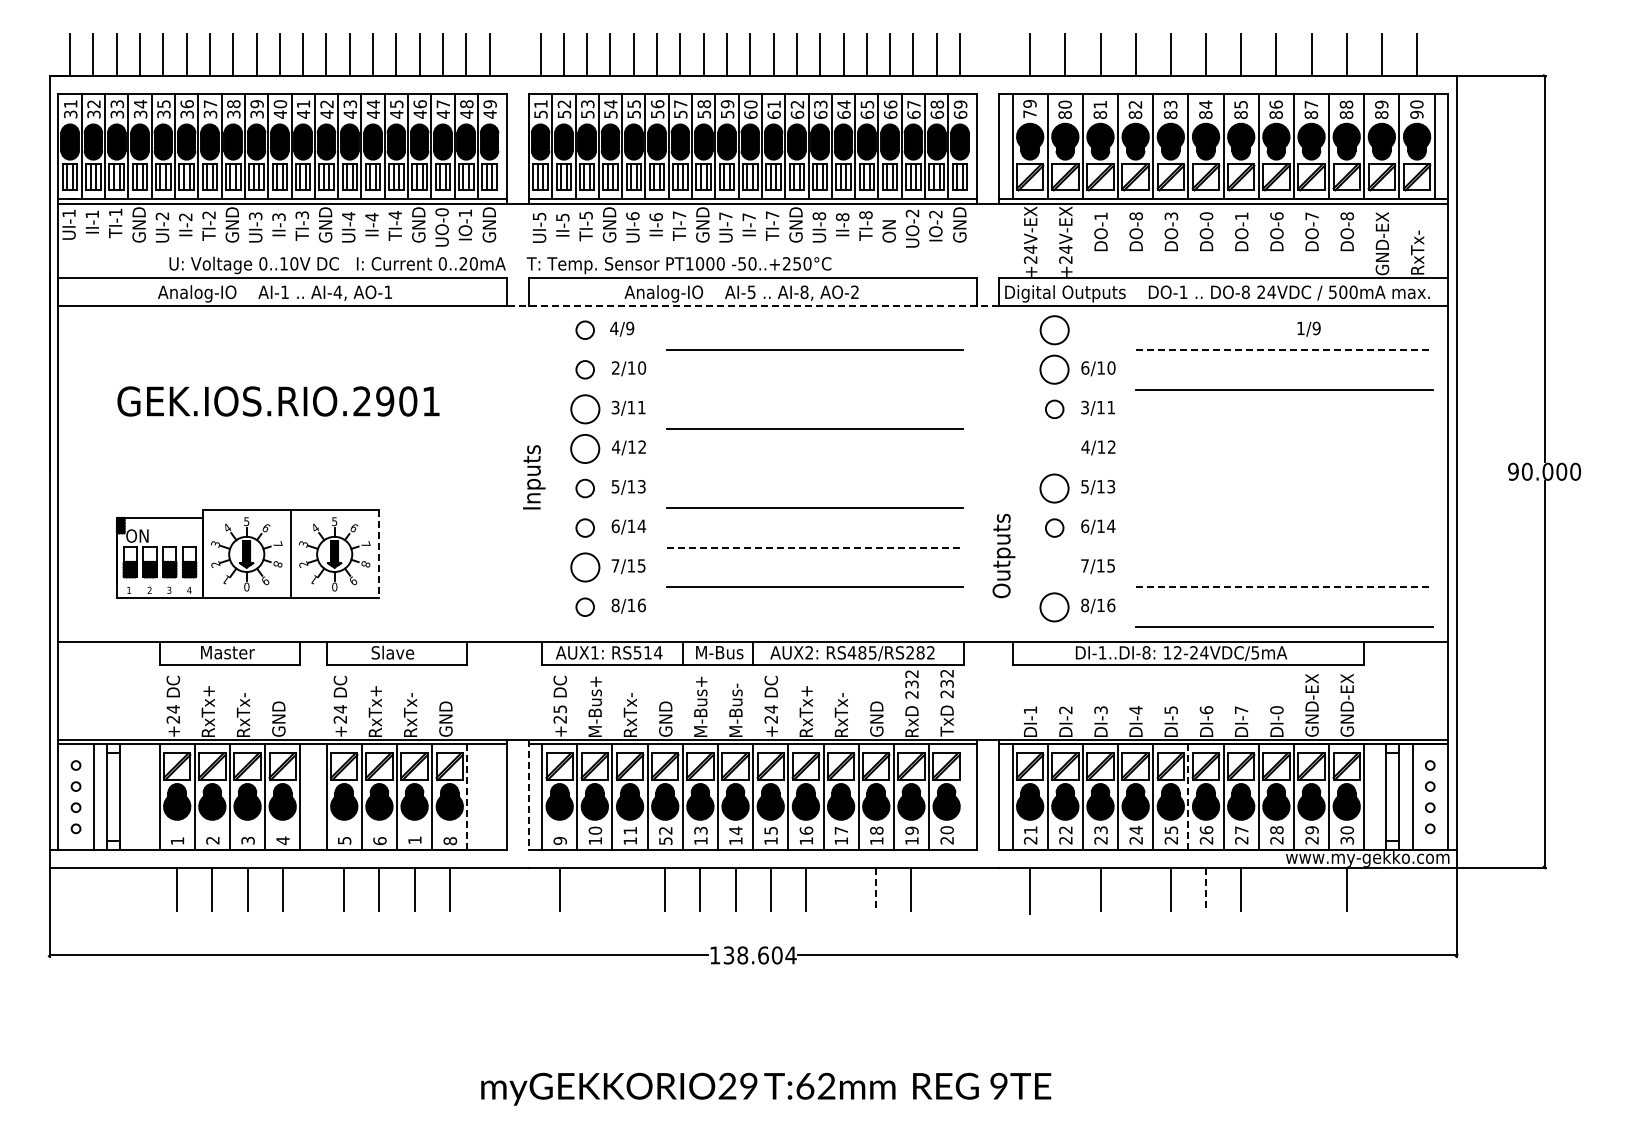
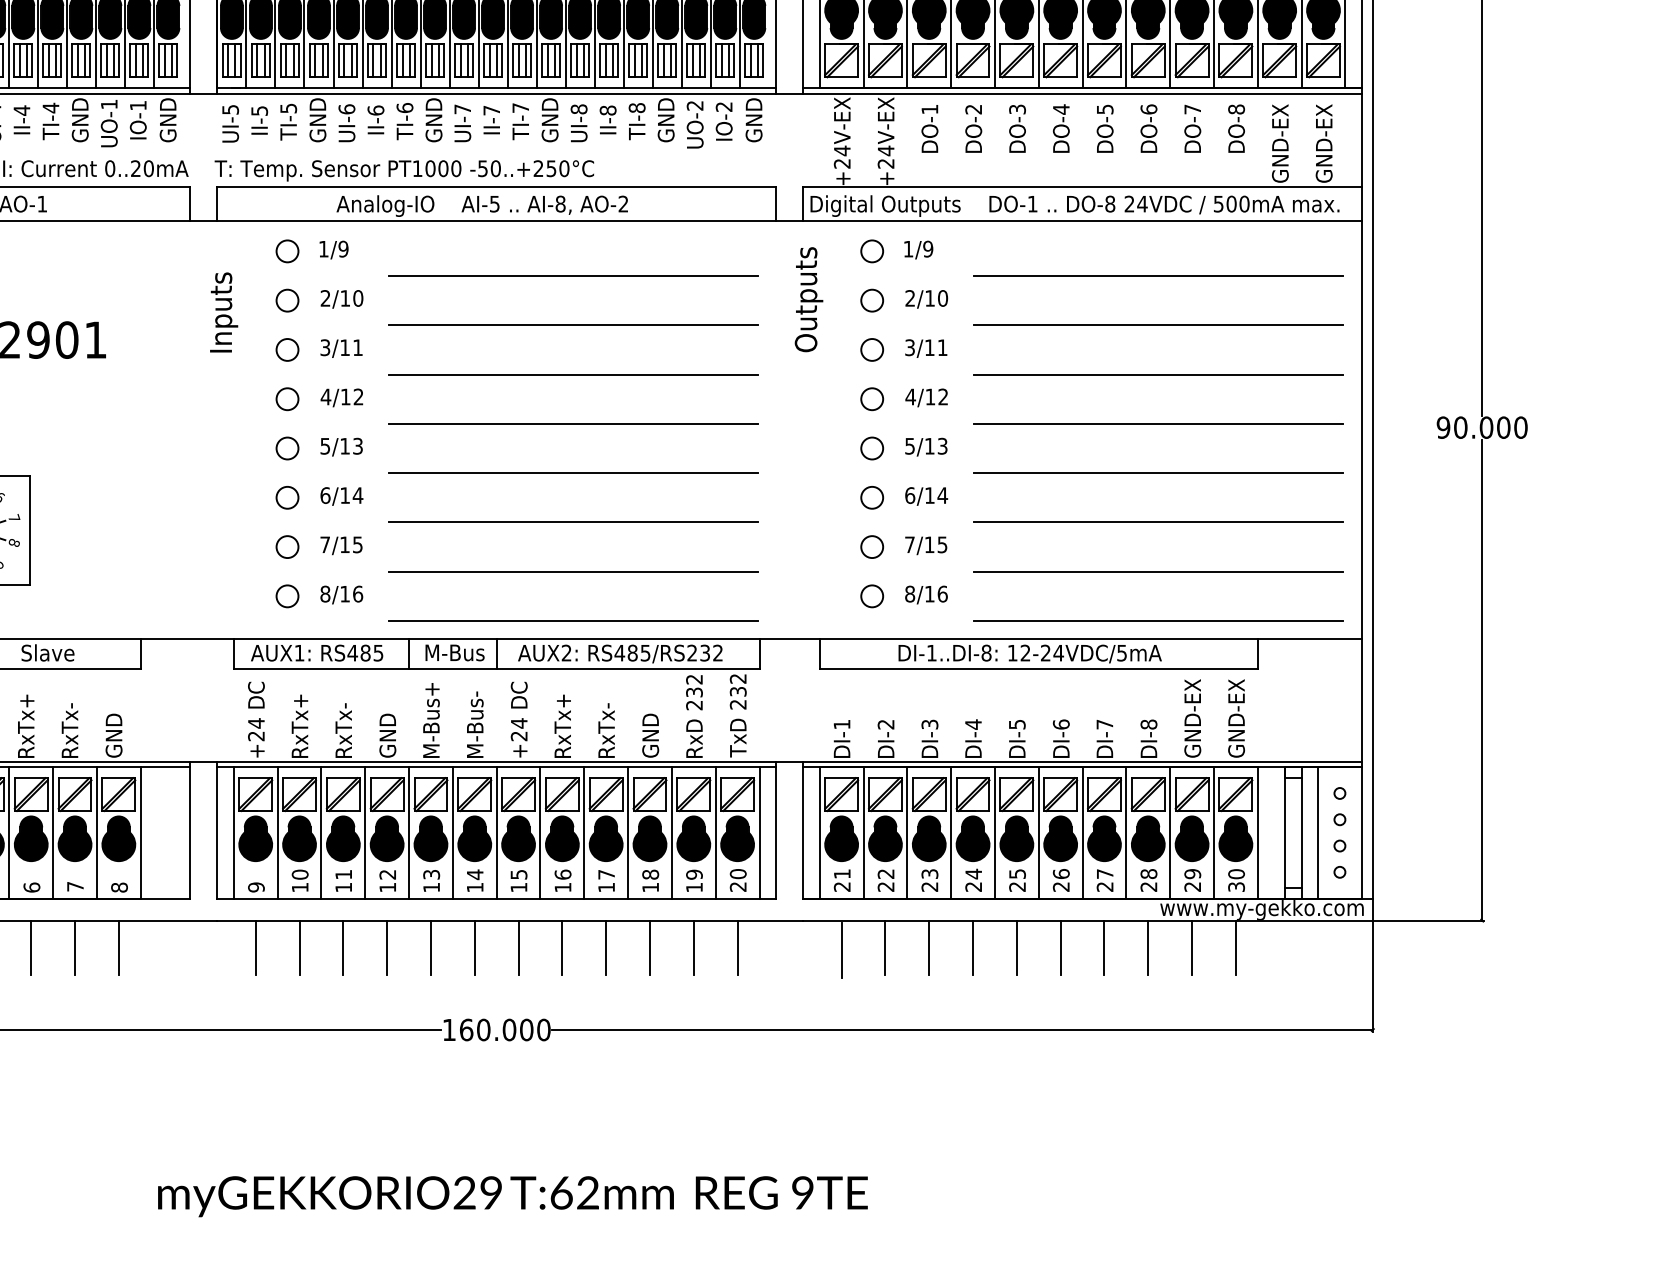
text: (441, 212) -> (108, 104), UO-0 -> UO-1
text: (679, 215) -> (404, 108), TI-7 -> TI-6
text: (1135, 216) -> (972, 109), DO-8 -> DO-2
text: (1206, 216) -> (1061, 109), DO-0 -> DO-4
text: (1241, 216) -> (1104, 109), DO-1 -> DO-5
text: (888, 222) -> (665, 117), ON -> GND
text: (1417, 243) -> (1324, 143), RxTx- -> GND-EX
line: (752, 305) -> (495, 220), dashed -> solid
text: (614, 327) -> (323, 247), 4/9 -> 1/9
text: (1308, 328) -> (918, 249), moved
circle: (1054, 330) -> (871, 251), size x0.62
line: (1285, 350) -> (1159, 276), dashed -> solid
text: (1085, 367) -> (910, 297), 6/10 -> 2/10
circle: (1054, 369) -> (871, 300), size x0.62
line: (814, 389) -> (573, 325), added
circle: (584, 409) -> (286, 350), size x0.62
line: (1284, 429) -> (1158, 374), added
circle: (585, 448) -> (287, 398), size x0.62
circle: (1054, 448) -> (871, 398), added
line: (814, 468) -> (573, 423), added
line: (1284, 468) -> (1158, 423), added
text: (534, 477) -> (224, 312), moved
circle: (1054, 488) -> (871, 448), size x0.62
line: (1284, 508) -> (1158, 473), added
line: (815, 547) -> (574, 521), dashed -> solid
line: (1284, 547) -> (1158, 521), added
line: (378, 554) -> (30, 530), dashed -> solid
text: (1003, 555) -> (808, 299), moved
circle: (584, 567) -> (286, 546), size x0.62
circle: (1054, 567) -> (871, 546), added
line: (1285, 587) -> (1159, 571), dashed -> solid
circle: (1054, 606) -> (871, 595), size x0.62
line: (814, 627) -> (573, 621), added
text: (647, 652) -> (365, 652), RS514 -> RS485
text: (920, 652) -> (705, 652), RS485/RS282 -> RS485/RS232
text: (594, 705) -> (299, 718), M-Bus+ -> RxTx+
text: (559, 709) -> (255, 723), +25 -> +24
text: (1276, 710) -> (1148, 724), DI-0 -> DI-8
line: (528, 794) -> (216, 829), dashed -> solid
line: (964, 796) -> (759, 832), added
line: (467, 797) -> (140, 833), dashed -> solid
line: (1188, 797) -> (1038, 833), dashed -> solid
text: (414, 840) -> (74, 886), 1 -> 7
text: (665, 840) -> (387, 886), 52 -> 12
line: (594, 889) -> (299, 947), added
line: (630, 889) -> (343, 947), added
line: (841, 889) -> (606, 947), added
line: (876, 889) -> (650, 947), dashed -> solid
line: (946, 889) -> (737, 947), added
line: (1065, 889) -> (885, 947), added
line: (1135, 889) -> (972, 947), added
line: (1206, 889) -> (1061, 947), dashed -> solid
line: (1276, 889) -> (1148, 947), added
line: (1311, 889) -> (1192, 947), added
text: (759, 955) -> (504, 1030), 138.604 -> 160.000

